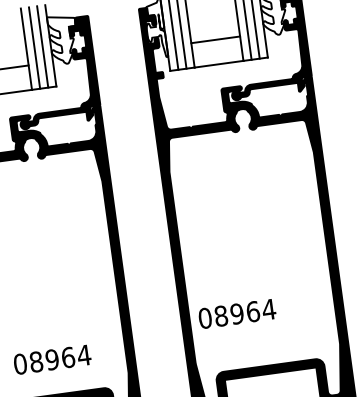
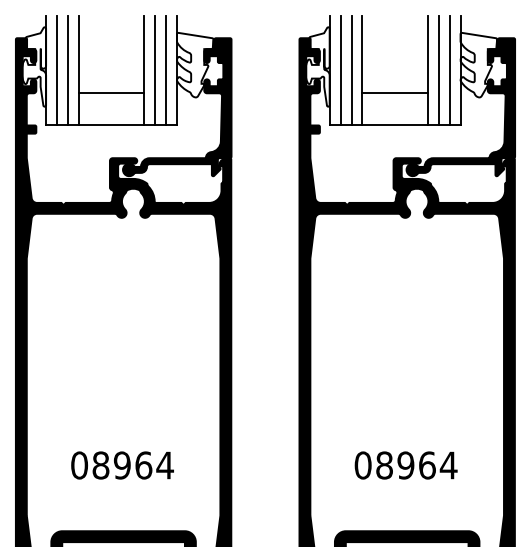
text: (236, 314) -> (405, 465), moved
text: (52, 359) -> (122, 465), moved

